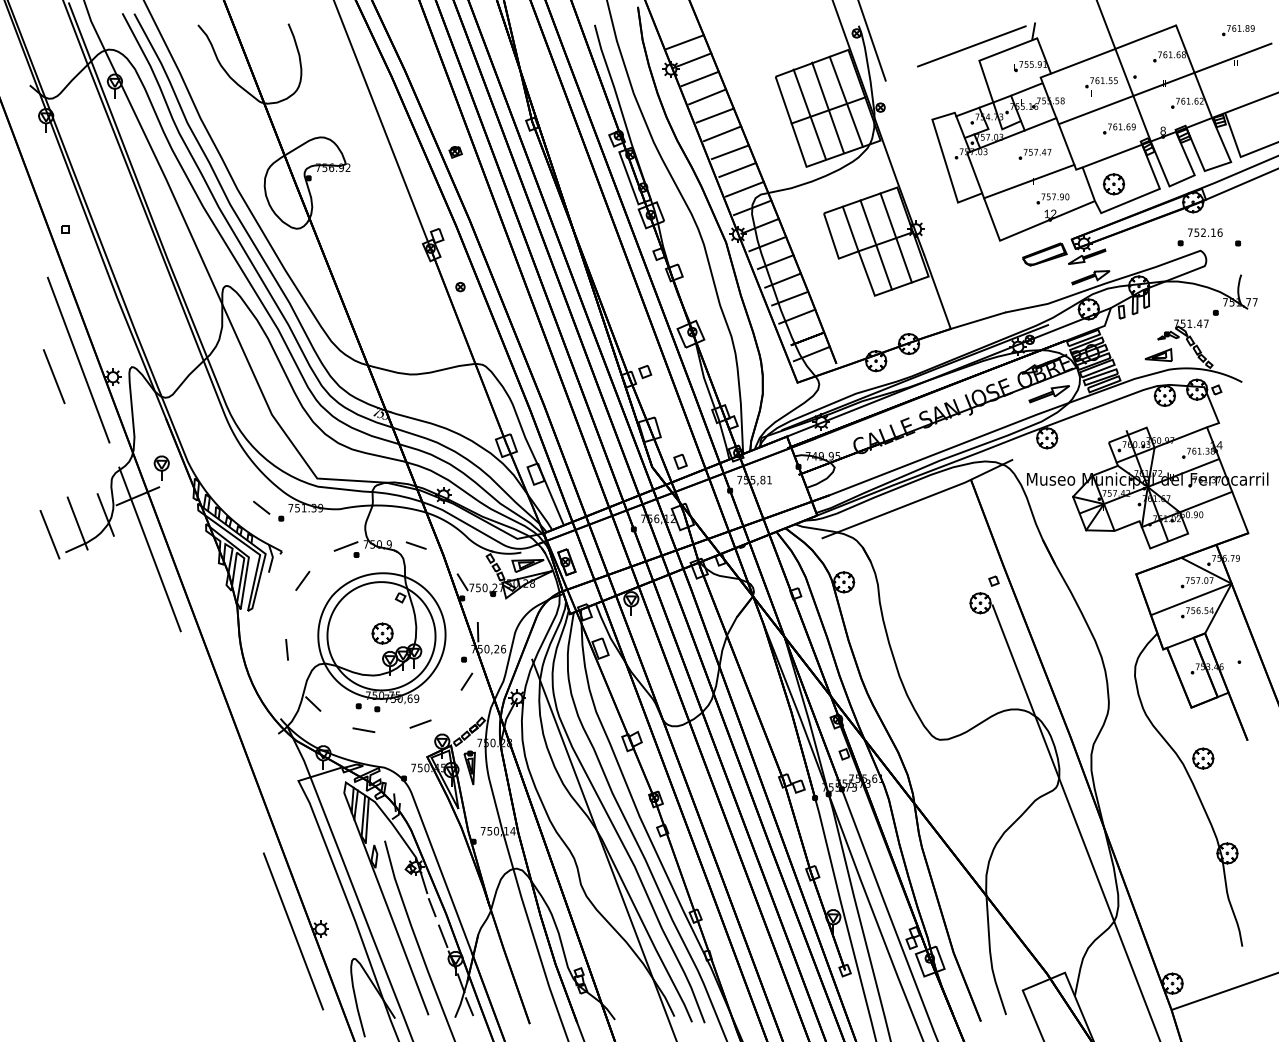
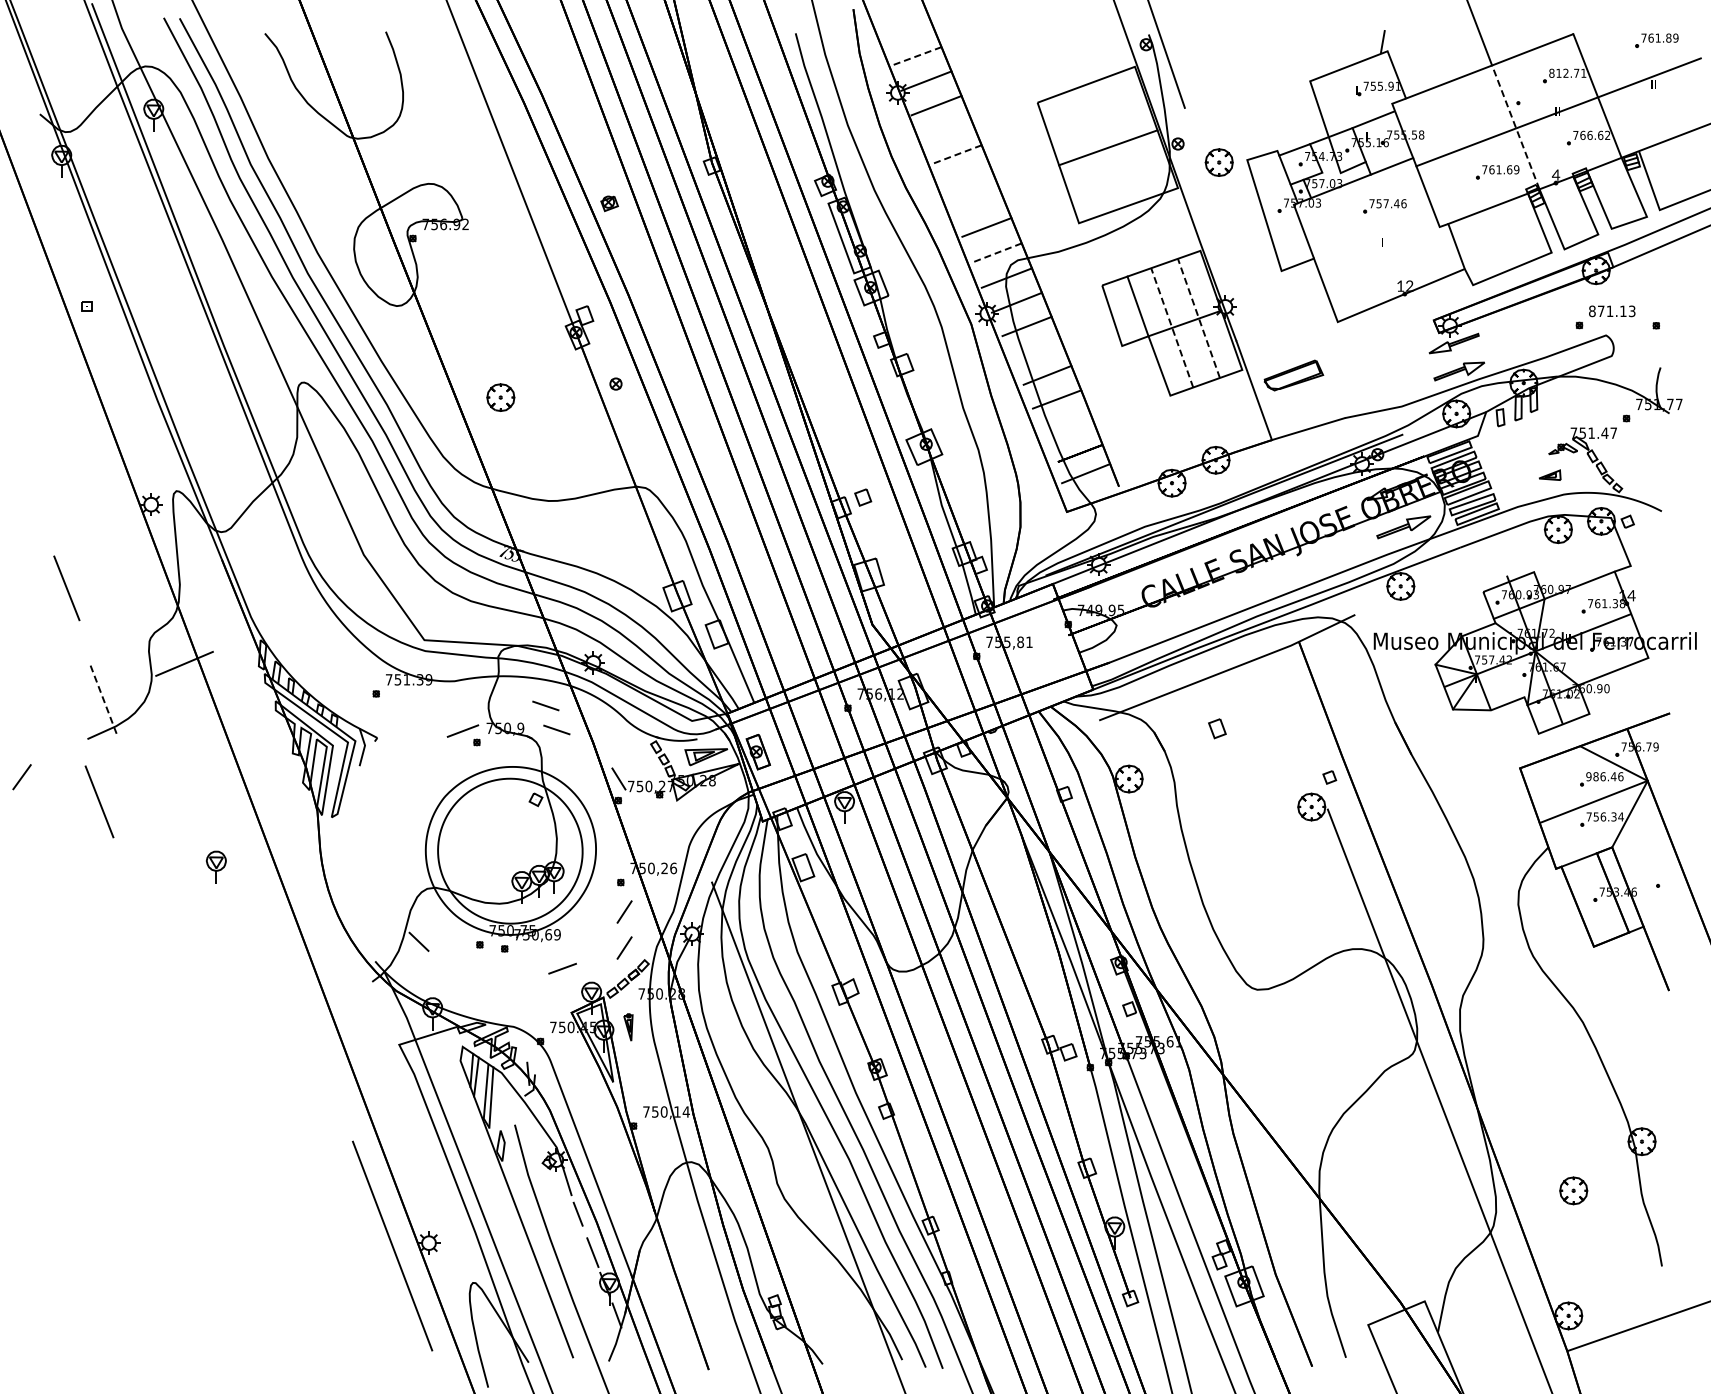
line: (685, 42) -> (916, 56), solid -> dashed
line: (972, 45) -> (1300, 61), removed
text: (1171, 54) -> (1567, 72), 761.68 -> 812.71
part: (1101, 86) -> (1473, 115), removed
line: (1132, 94) -> (1515, 126), solid -> dashed
line: (707, 96) -> (946, 129), removed
text: (1188, 100) -> (1589, 134), 761.62 -> 766.62
line: (846, 102) -> (1132, 136), removed
line: (827, 107) -> (1107, 143), removed
line: (809, 113) -> (1082, 152), removed
line: (714, 115) -> (956, 154), solid -> dashed
text: (1163, 130) -> (1556, 174), 8 -> 4
line: (722, 133) -> (966, 178), removed
line: (729, 152) -> (976, 203), removed
text: (1049, 152) -> (1403, 203), 757.47 -> 757.46
line: (1028, 181) -> (1376, 242), removed
part: (1113, 184) -> (1218, 162), moved
line: (744, 189) -> (995, 253), solid -> dashed
part: (1052, 198) -> (1408, 265), removed
text: (1205, 232) -> (1612, 311), 752.16 -> 871.13
line: (895, 237) -> (1198, 317), solid -> dashed
line: (876, 244) -> (1172, 327), solid -> dashed
part: (1044, 254) -> (1293, 375), moved
line: (775, 261) -> (1037, 350), removed
line: (797, 316) -> (1066, 423), removed
part: (1158, 355) -> (1549, 475), size x0.6
line: (78, 359) -> (105, 481), removed
line: (54, 376) -> (99, 801), moved
part: (680, 461) -> (1217, 728), moved
part: (161, 467) -> (215, 866), moved
line: (261, 507) -> (349, 679), removed
line: (1240, 512) -> (1659, 685), removed
line: (105, 514) -> (141, 688), removed
line: (78, 523) -> (104, 700), solid -> dashed
line: (407, 527) -> (545, 705), added
line: (49, 534) -> (66, 588), moved
line: (149, 549) -> (200, 734), removed
text: (1199, 580) -> (1604, 776), 757.07 -> 986.46
line: (302, 581) -> (21, 777), moved
text: (1206, 610) -> (1613, 816), 756.54 -> 756.34
line: (478, 632) -> (639, 845), removed
part: (382, 633) -> (500, 397), moved
line: (286, 649) -> (383, 869), removed
line: (466, 708) -> (624, 947), added
line: (363, 729) -> (486, 976), removed
part: (1203, 758) -> (1573, 1190), moved
part: (469, 768) -> (628, 1027), size x0.6
line: (469, 1006) -> (627, 1346), removed

